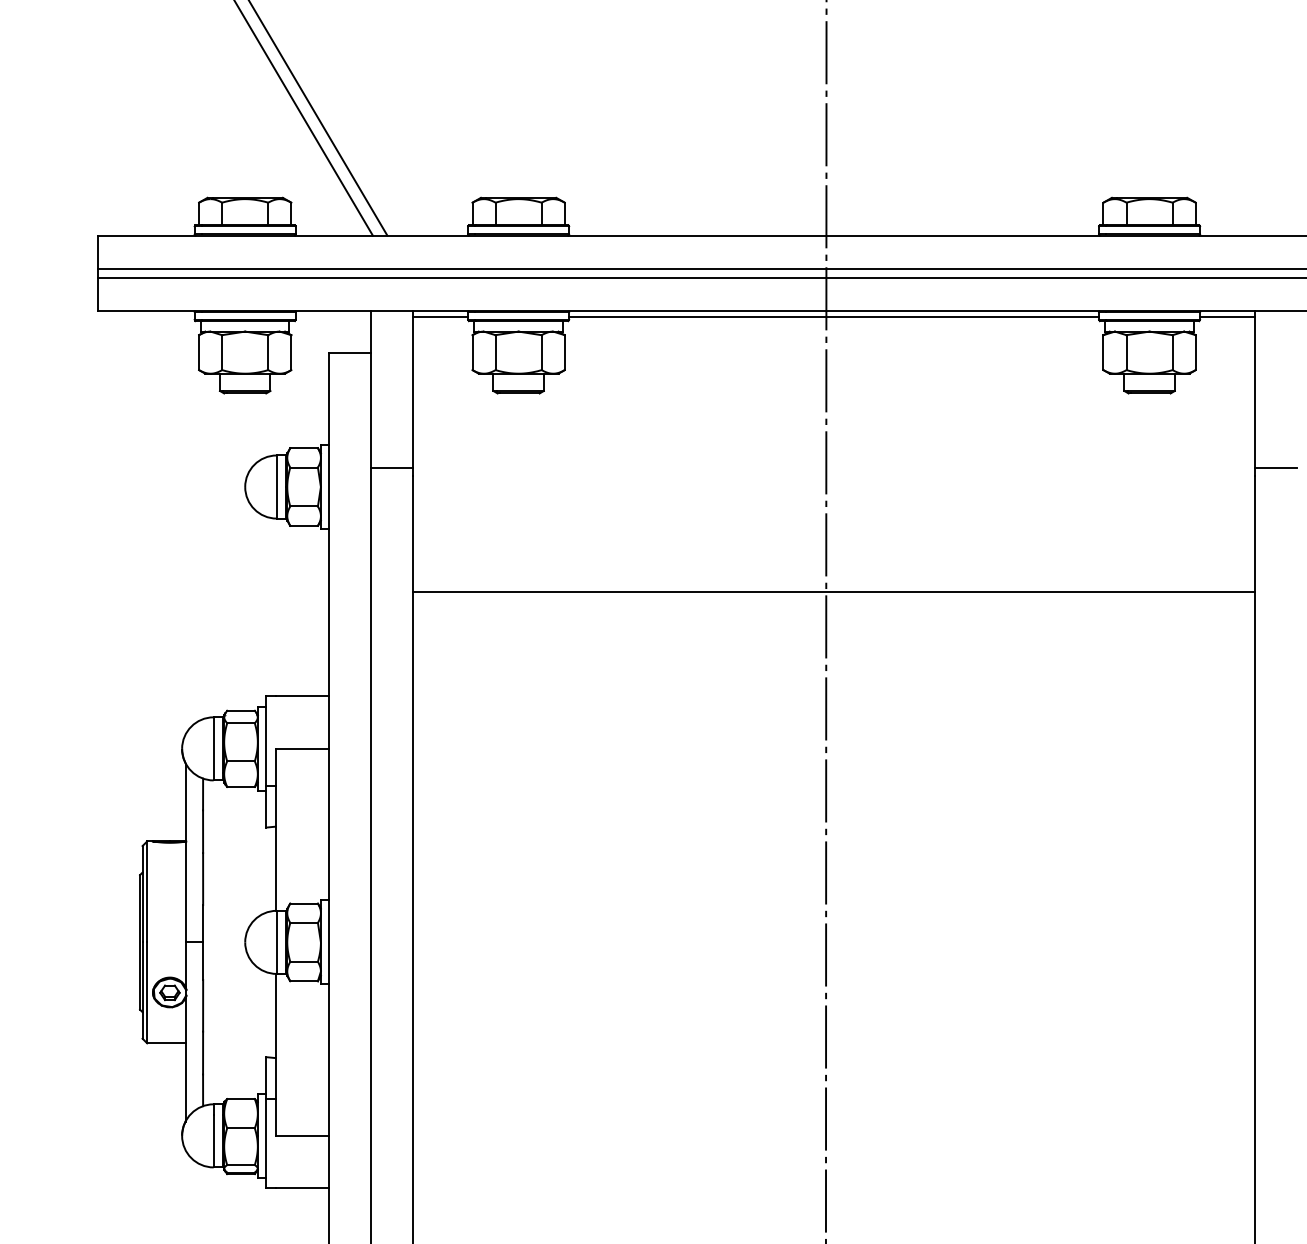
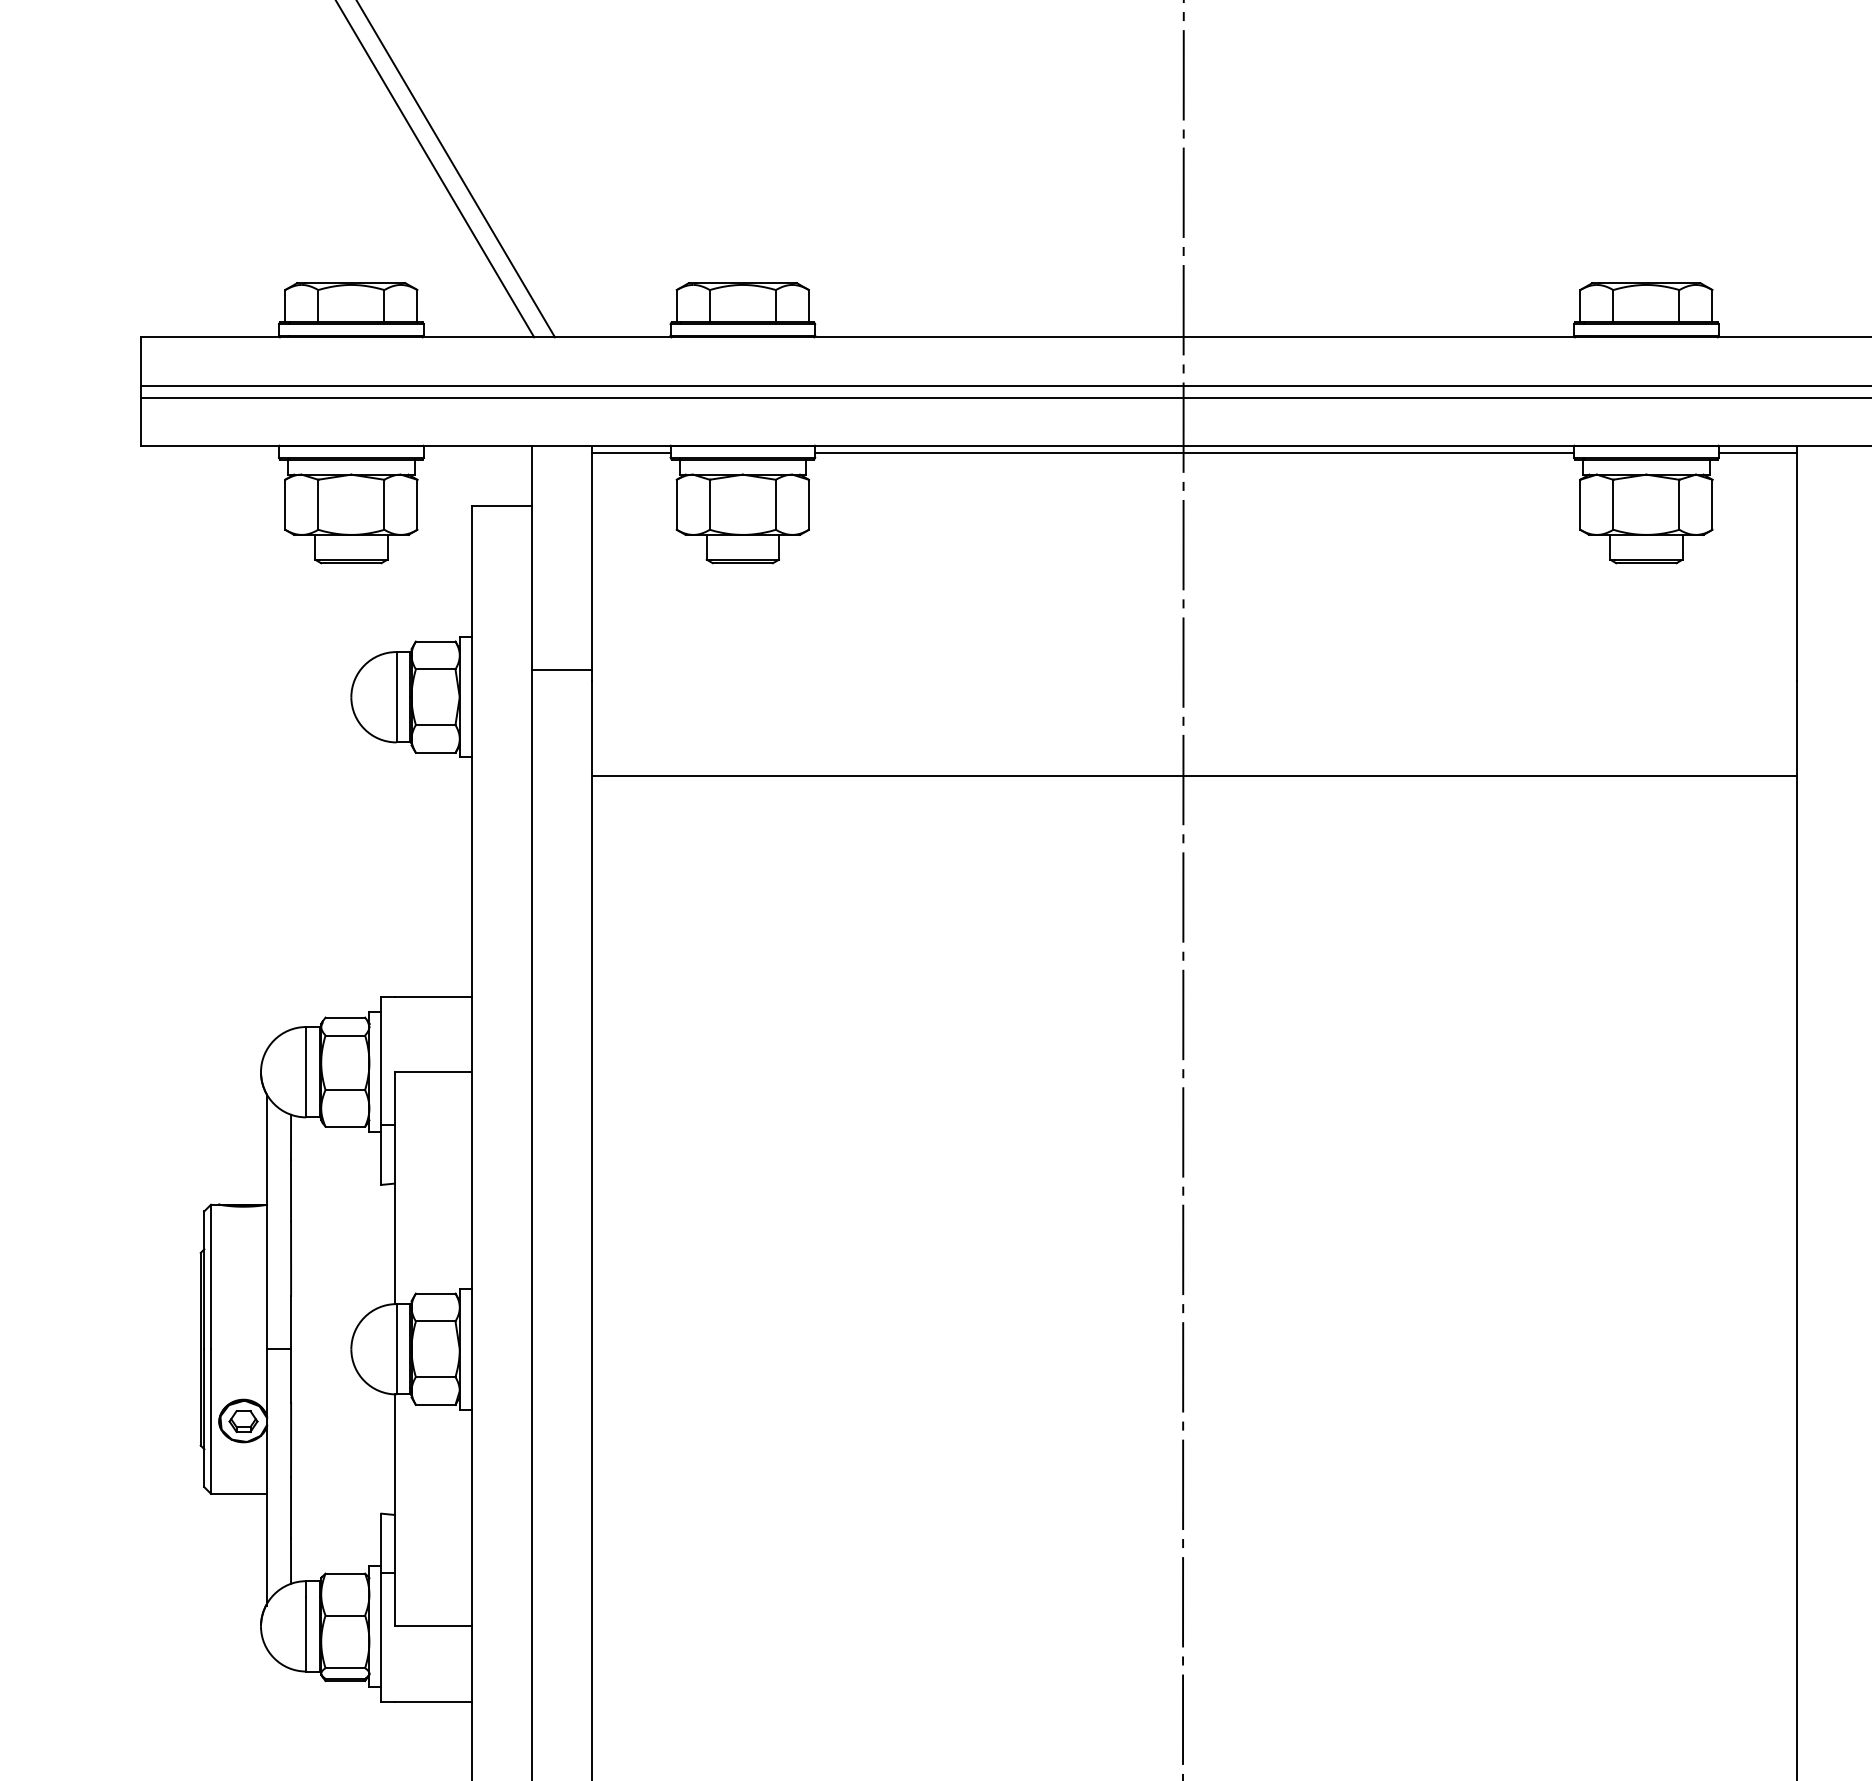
line: (1275, 467) -> (1826, 669), removed
line: (833, 591) -> (1193, 775), moved

